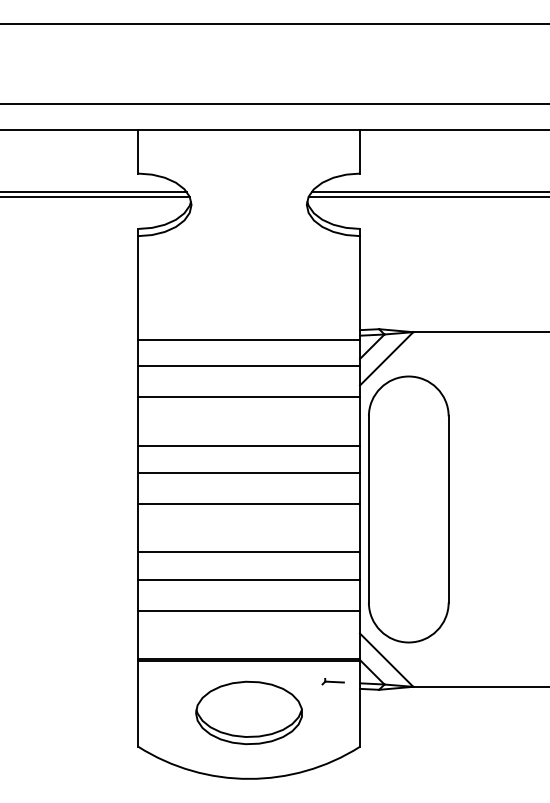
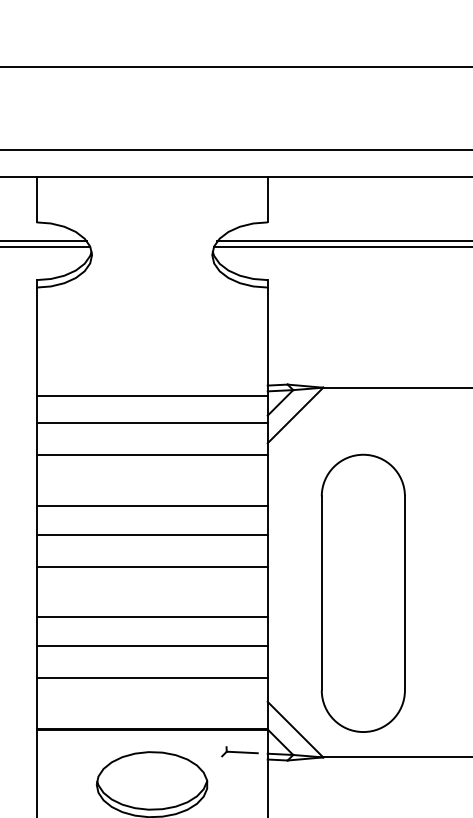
part: (408, 509) -> (363, 593), moved
part: (332, 681) -> (239, 751), size x1.6

